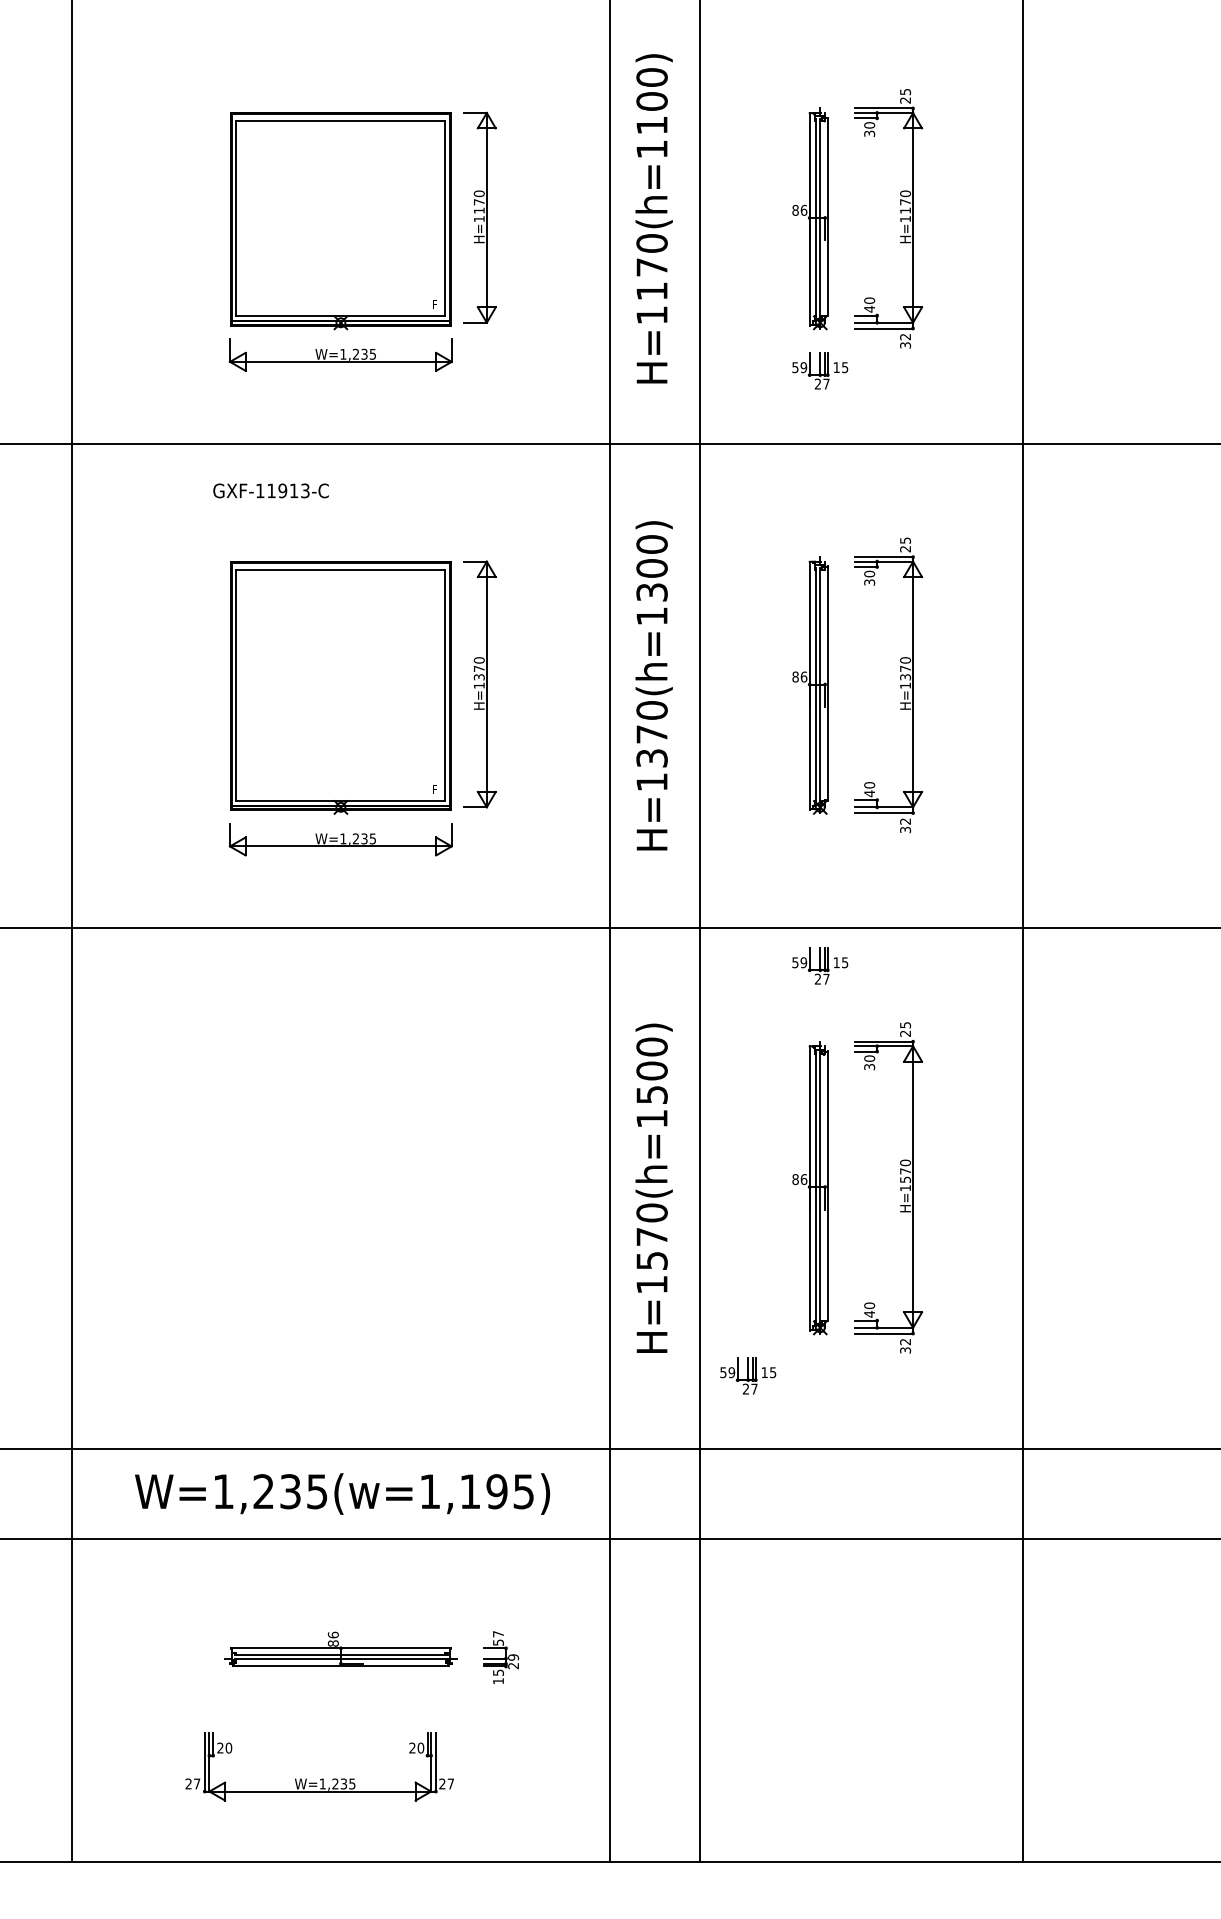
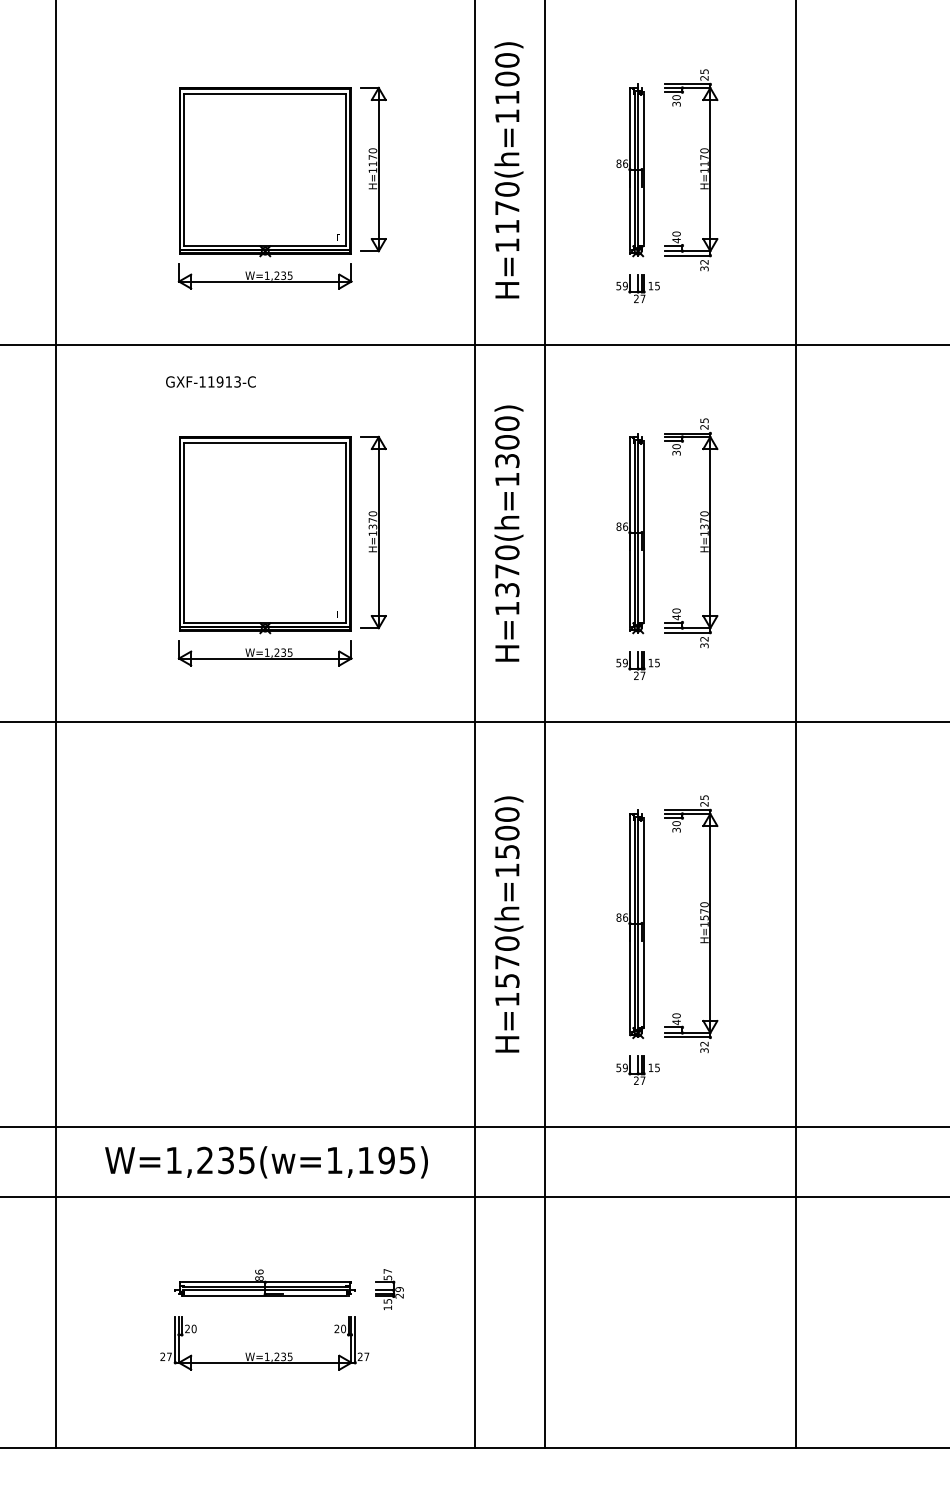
part: (819, 965) -> (637, 665), moved
part: (747, 1374) -> (637, 1069), moved
part: (321, 1778) -> (266, 1352), moved

